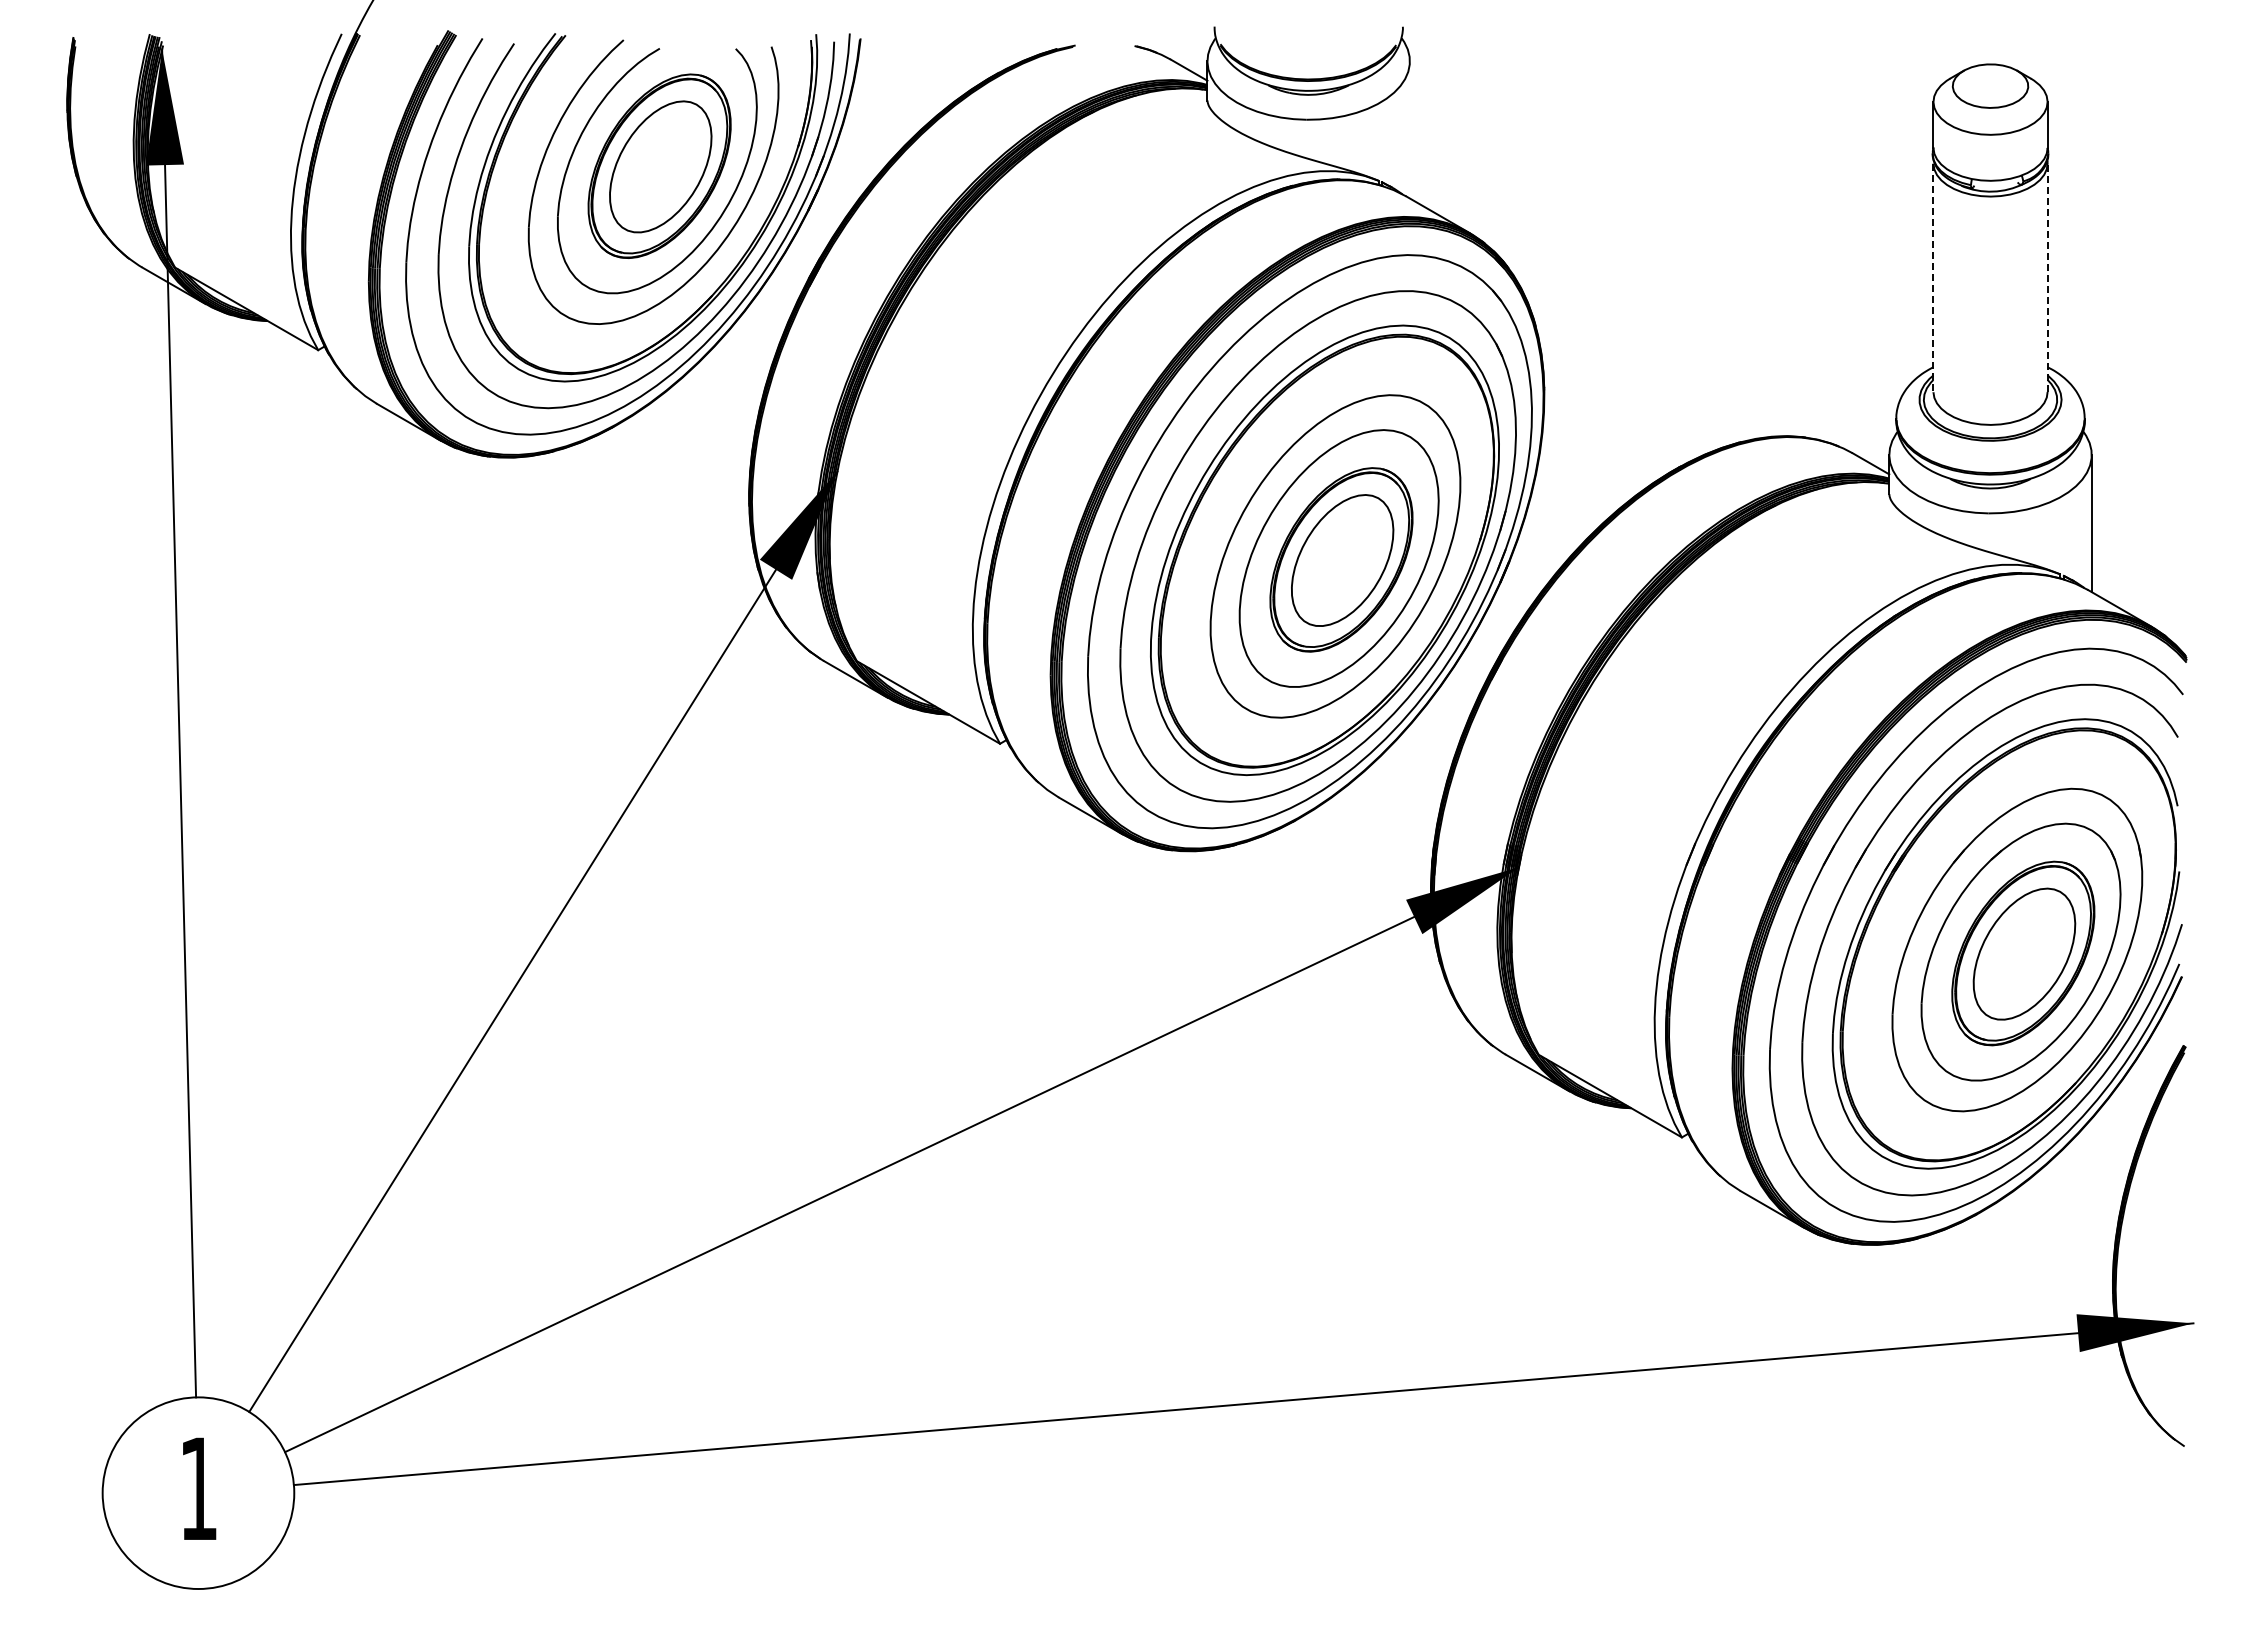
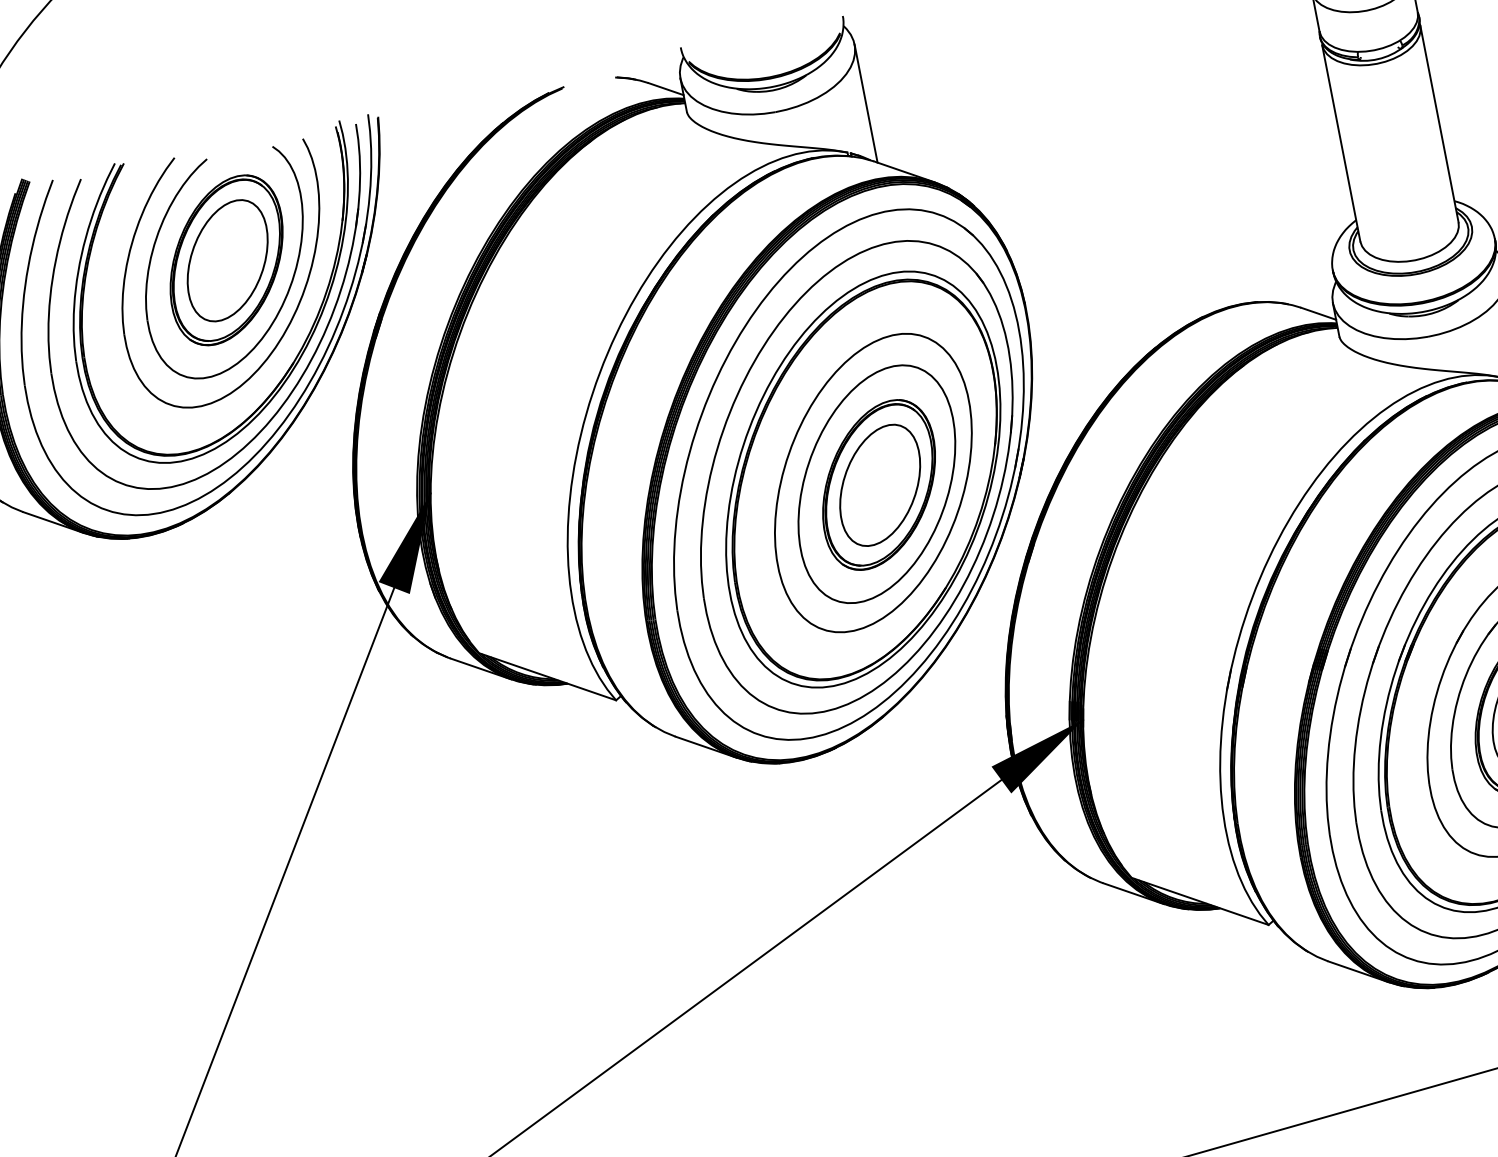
line: (1409, 129) -> (865, 103), added
line: (2047, 277) -> (1439, 123), dashed -> solid
line: (1933, 278) -> (1341, 143), dashed -> solid

